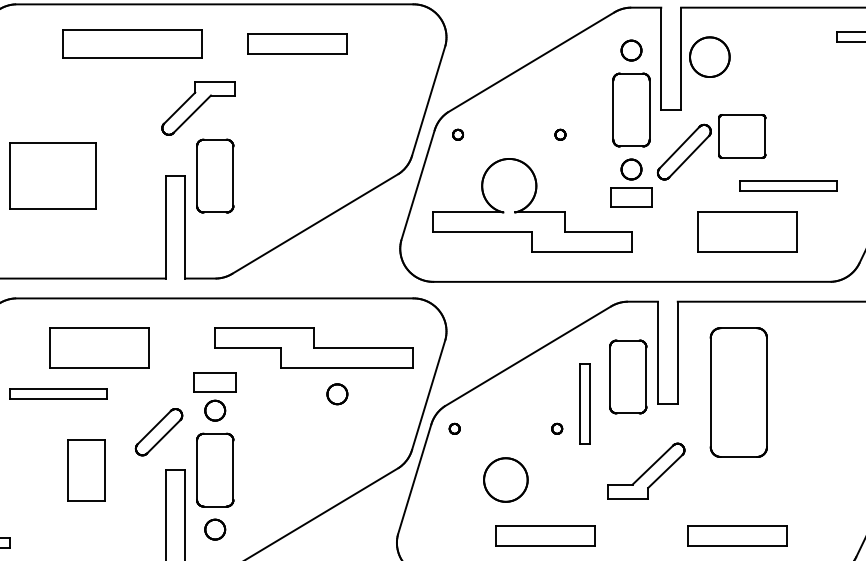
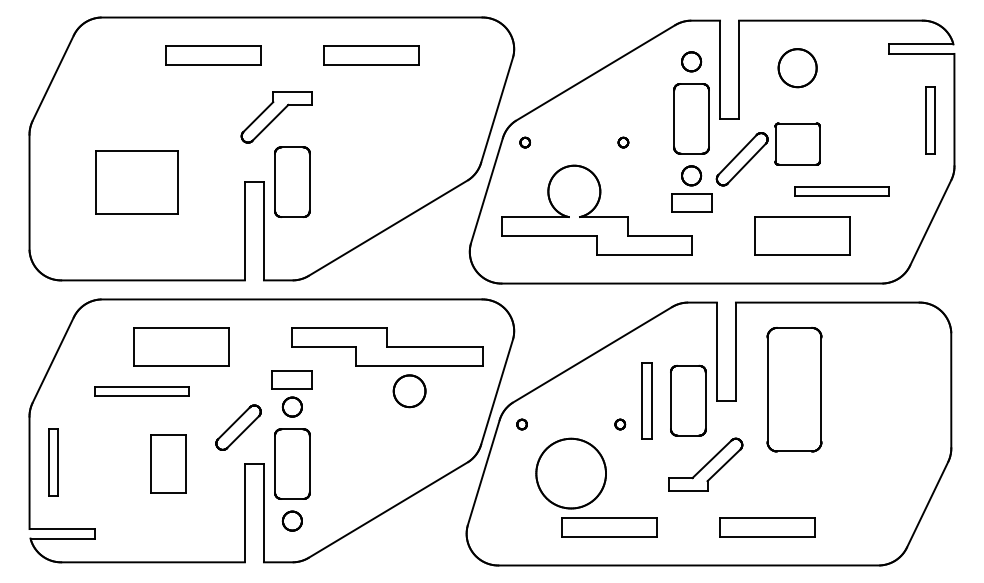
part: (132, 43) -> (213, 55), size x0.71
part: (709, 57) -> (797, 68), moved
part: (628, 376) -> (688, 400), moved
part: (337, 394) -> (409, 391), size x1.67
part: (505, 479) -> (570, 473), size x1.67
part: (737, 536) -> (767, 527), moved

